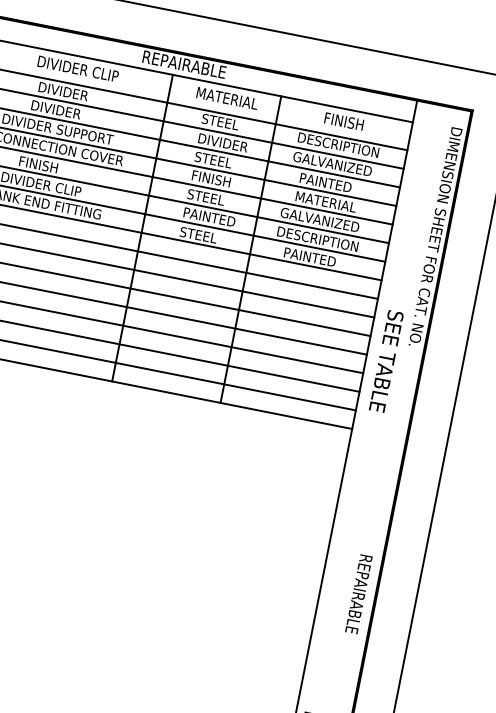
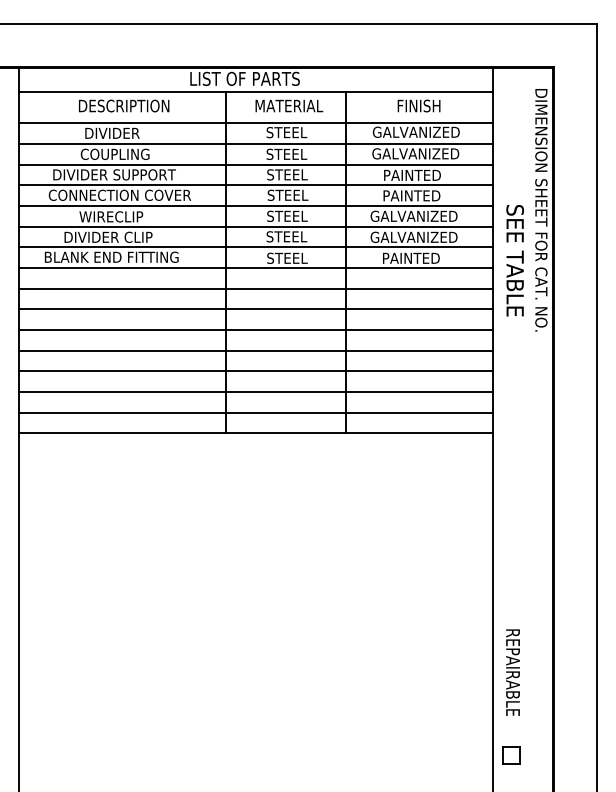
text: (192, 65) -> (245, 78), REPAIRABLE -> LIST OF PARTS
text: (83, 69) -> (129, 105), DIVIDER CLIP -> DESCRIPTION
text: (61, 110) -> (114, 153), DIVIDER -> COUPLING
text: (222, 141) -> (293, 153), DIVIDER -> STEEL
text: (338, 144) -> (417, 131), DESCRIPTION -> GALVANIZED
text: (47, 166) -> (111, 216), FINISH -> WIRECLIP
text: (210, 177) -> (288, 194), FINISH -> STEEL
text: (326, 201) -> (417, 195), MATERIAL -> PAINTED
text: (208, 216) -> (294, 236), PAINTED -> STEEL
text: (317, 238) -> (415, 236), DESCRIPTION -> GALVANIZED
text: (385, 361) -> (514, 260), moved
text: (358, 594) -> (512, 672), moved

